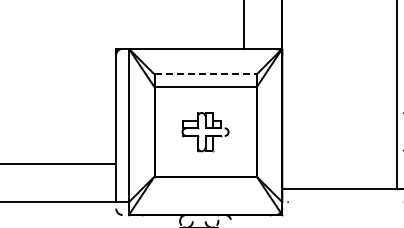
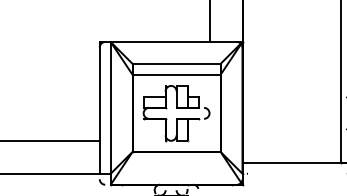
line: (206, 74) -> (177, 64), dashed -> solid
part: (205, 132) -> (176, 113), size x1.67

